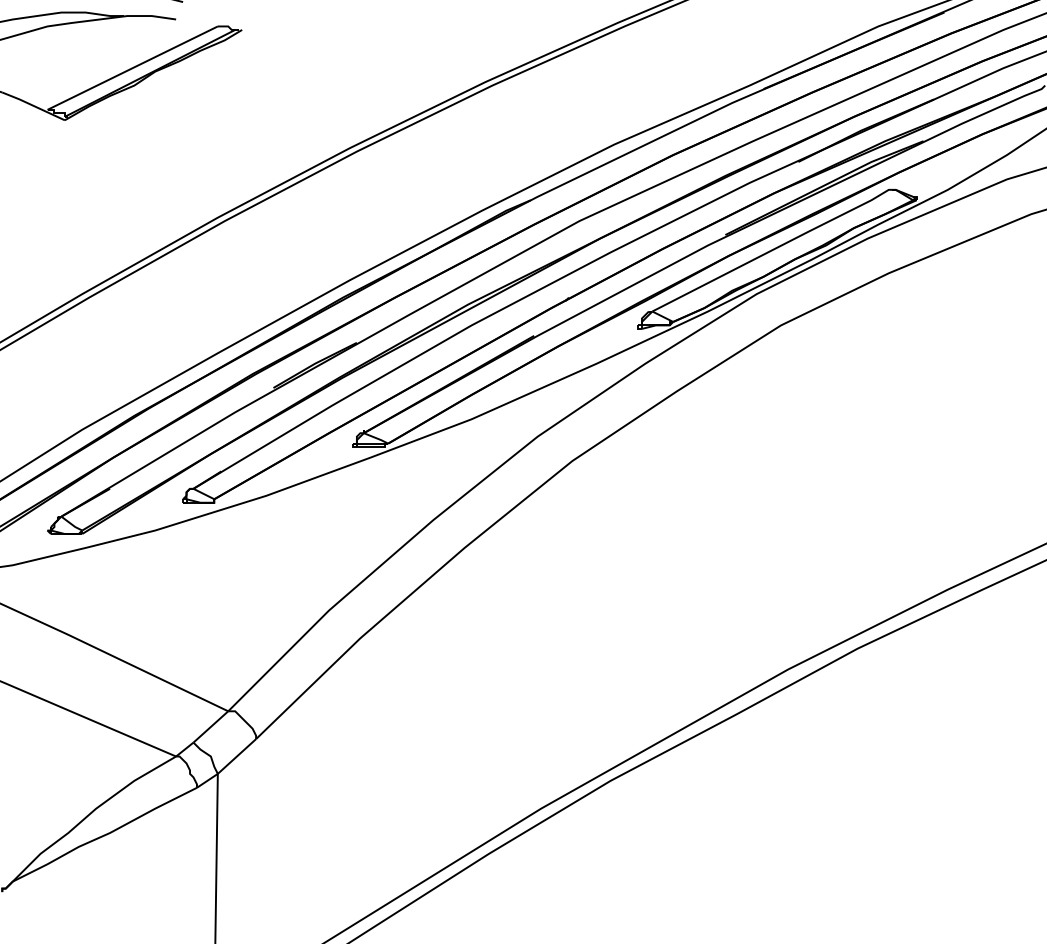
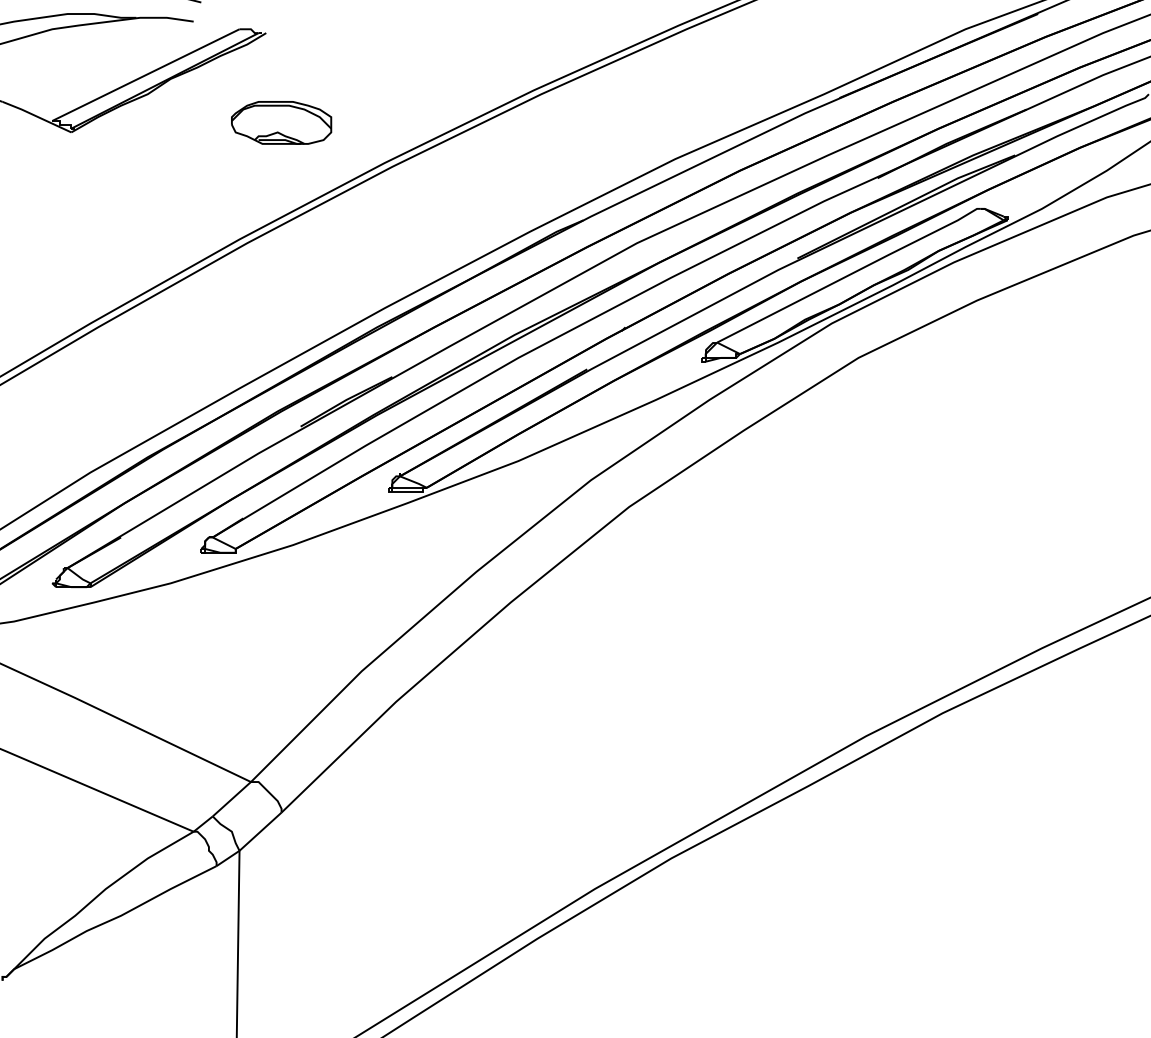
part: (256, 111) -> (281, 122), added

